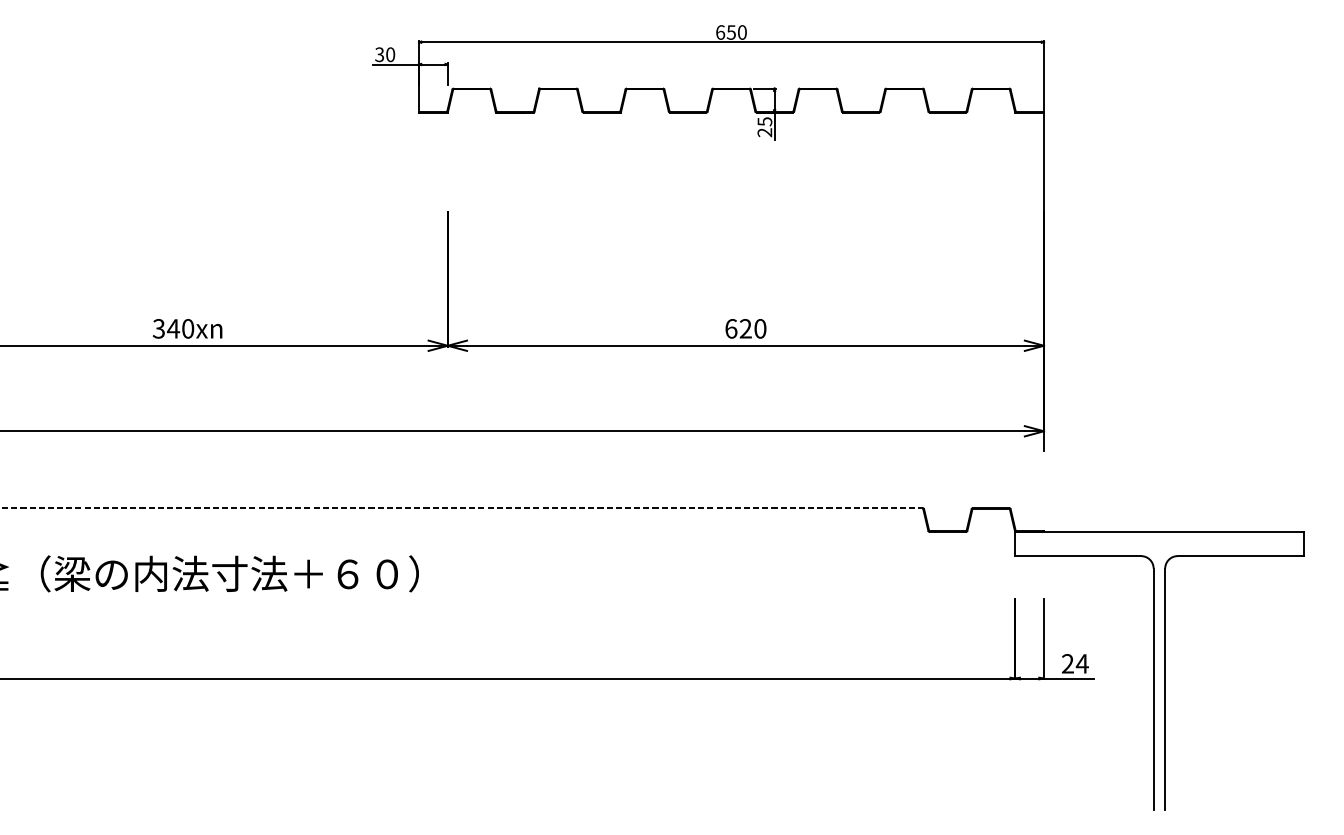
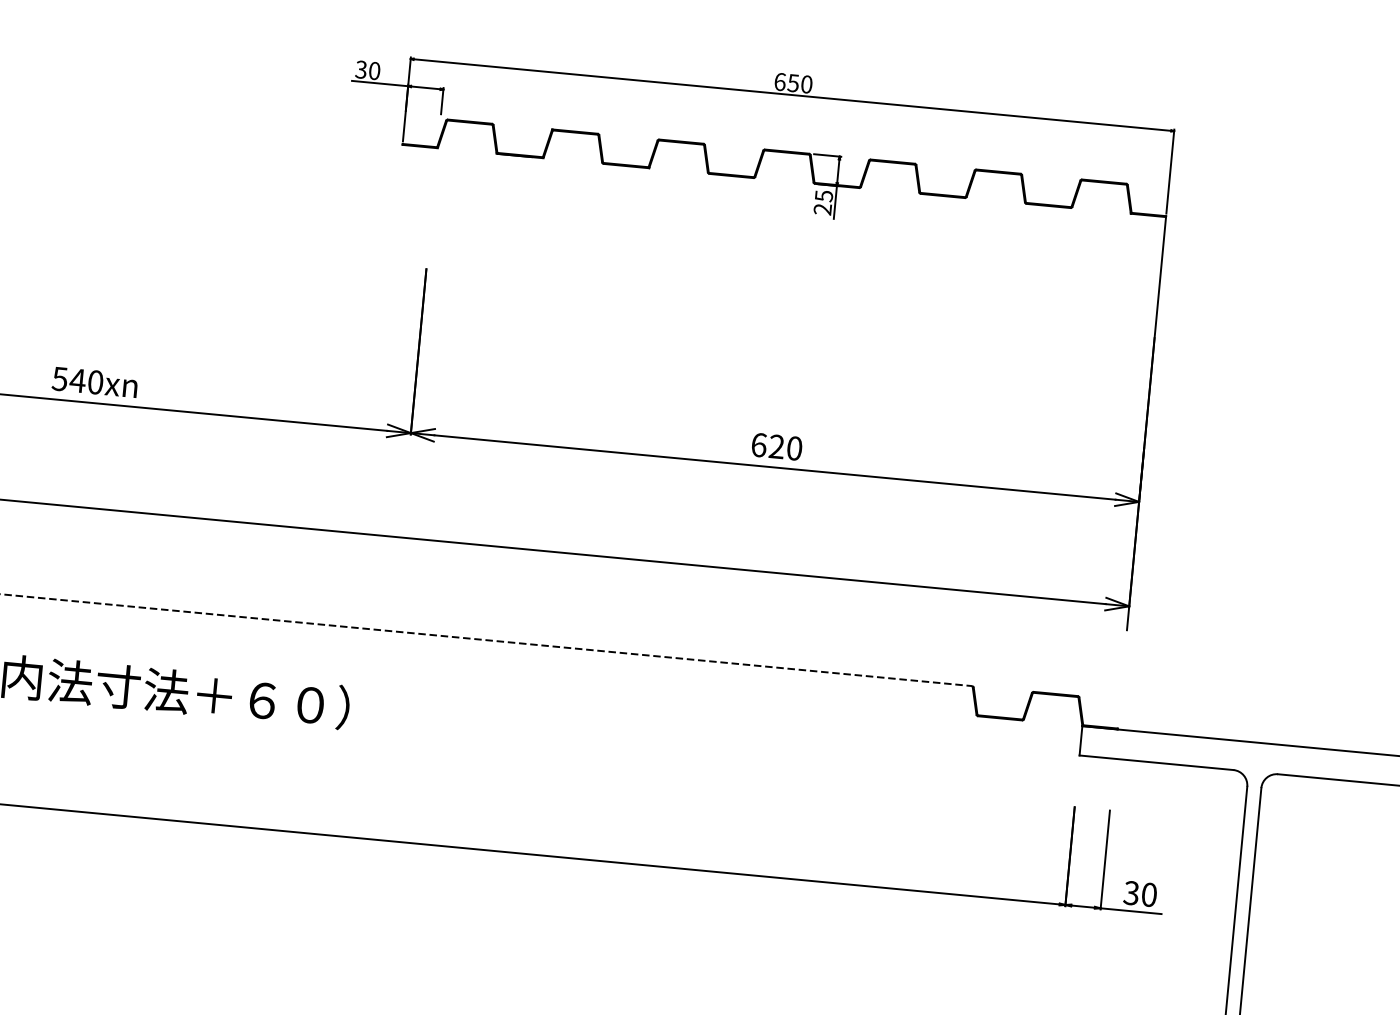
text: (158, 328) -> (59, 378), 340xn -> 540xn
text: (1074, 663) -> (1139, 893), 24 -> 30

